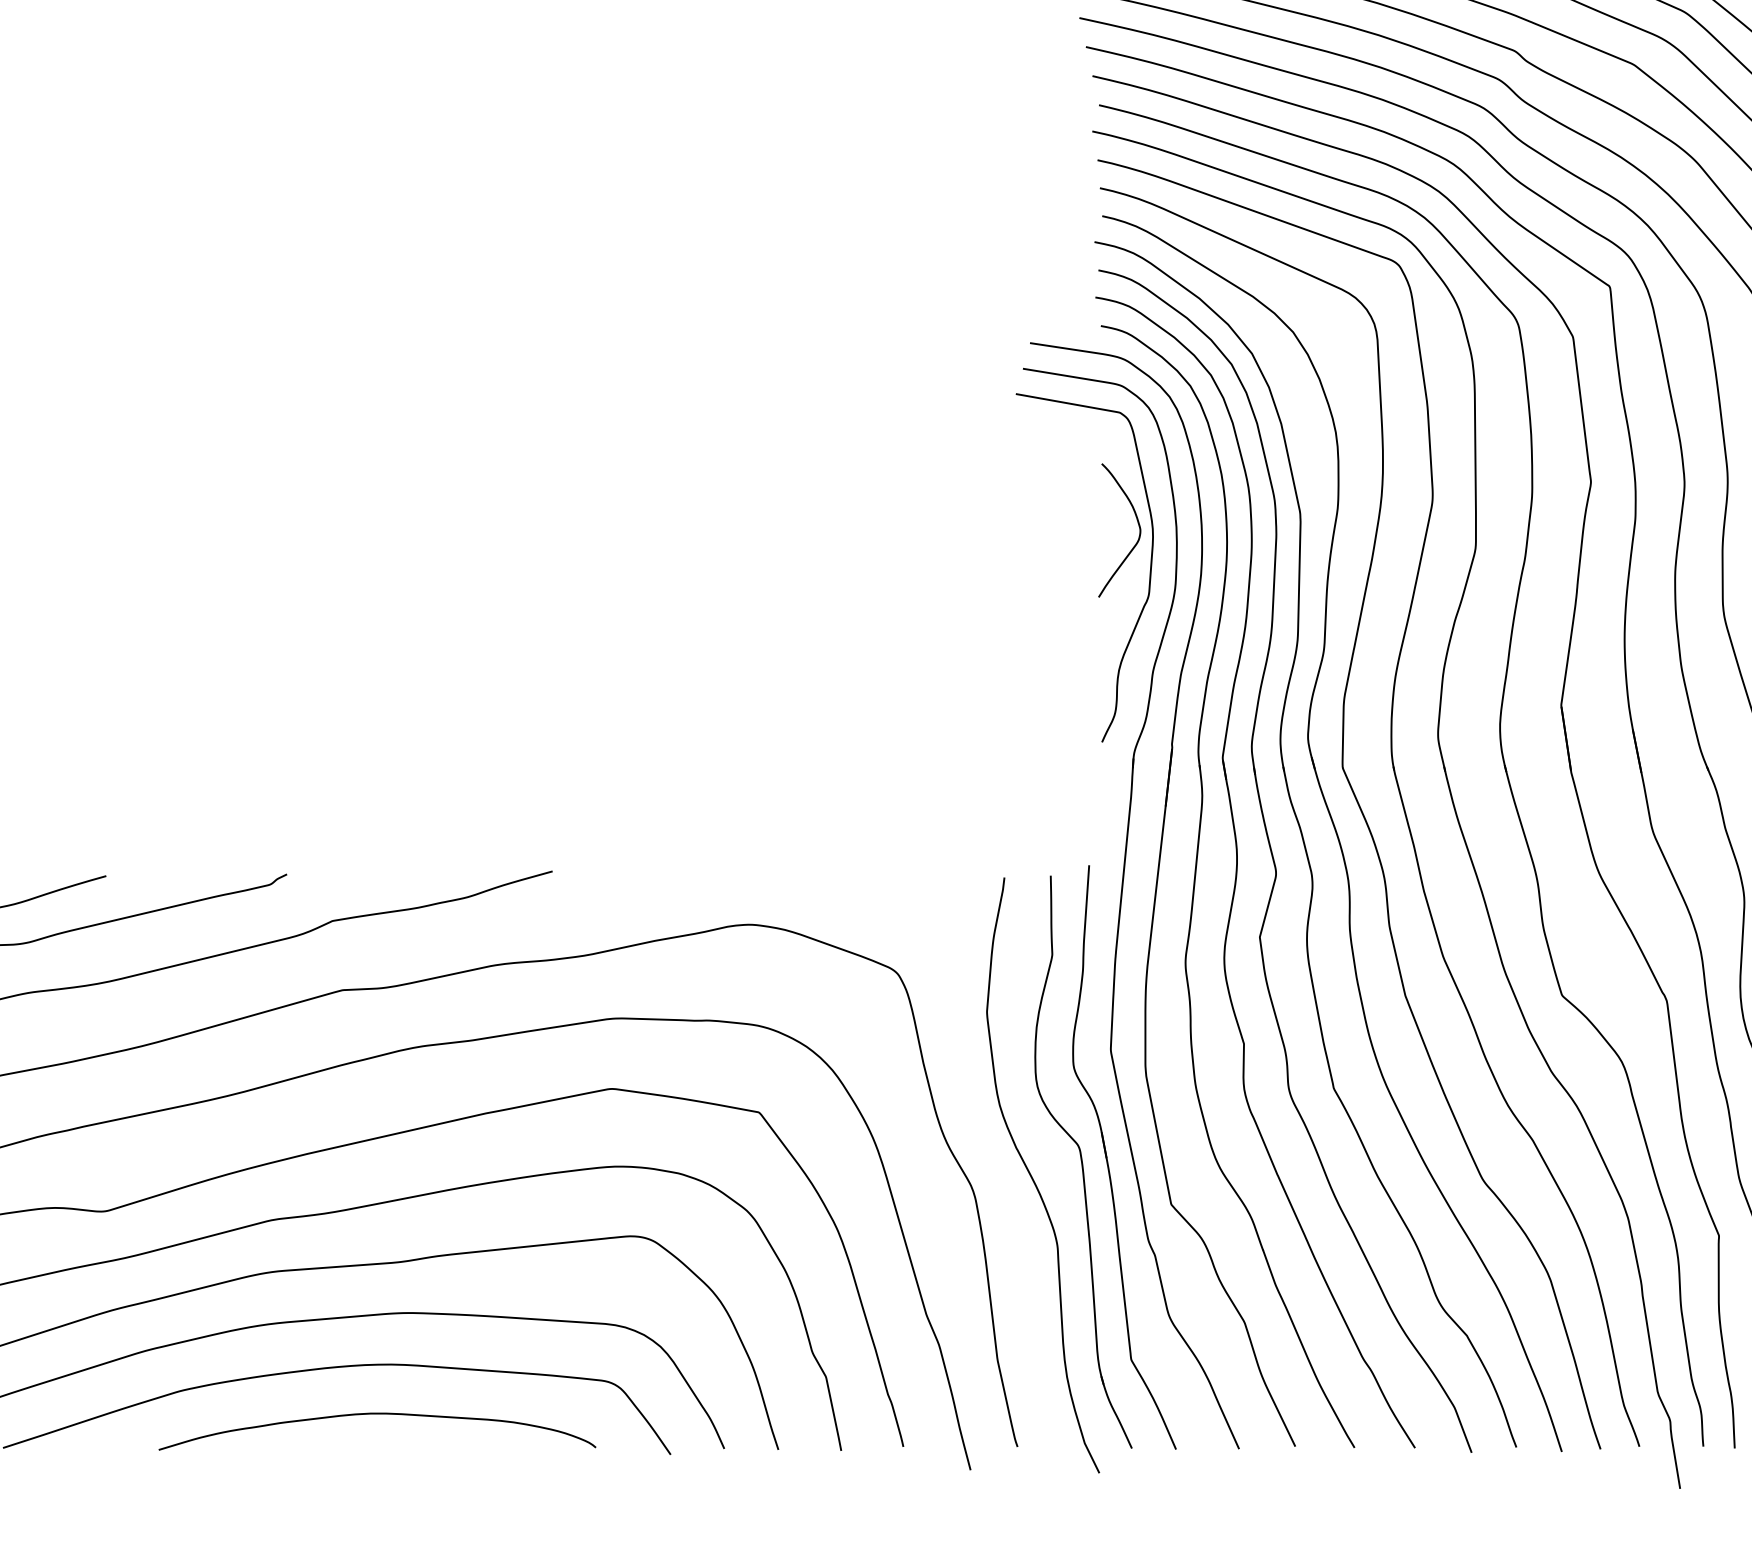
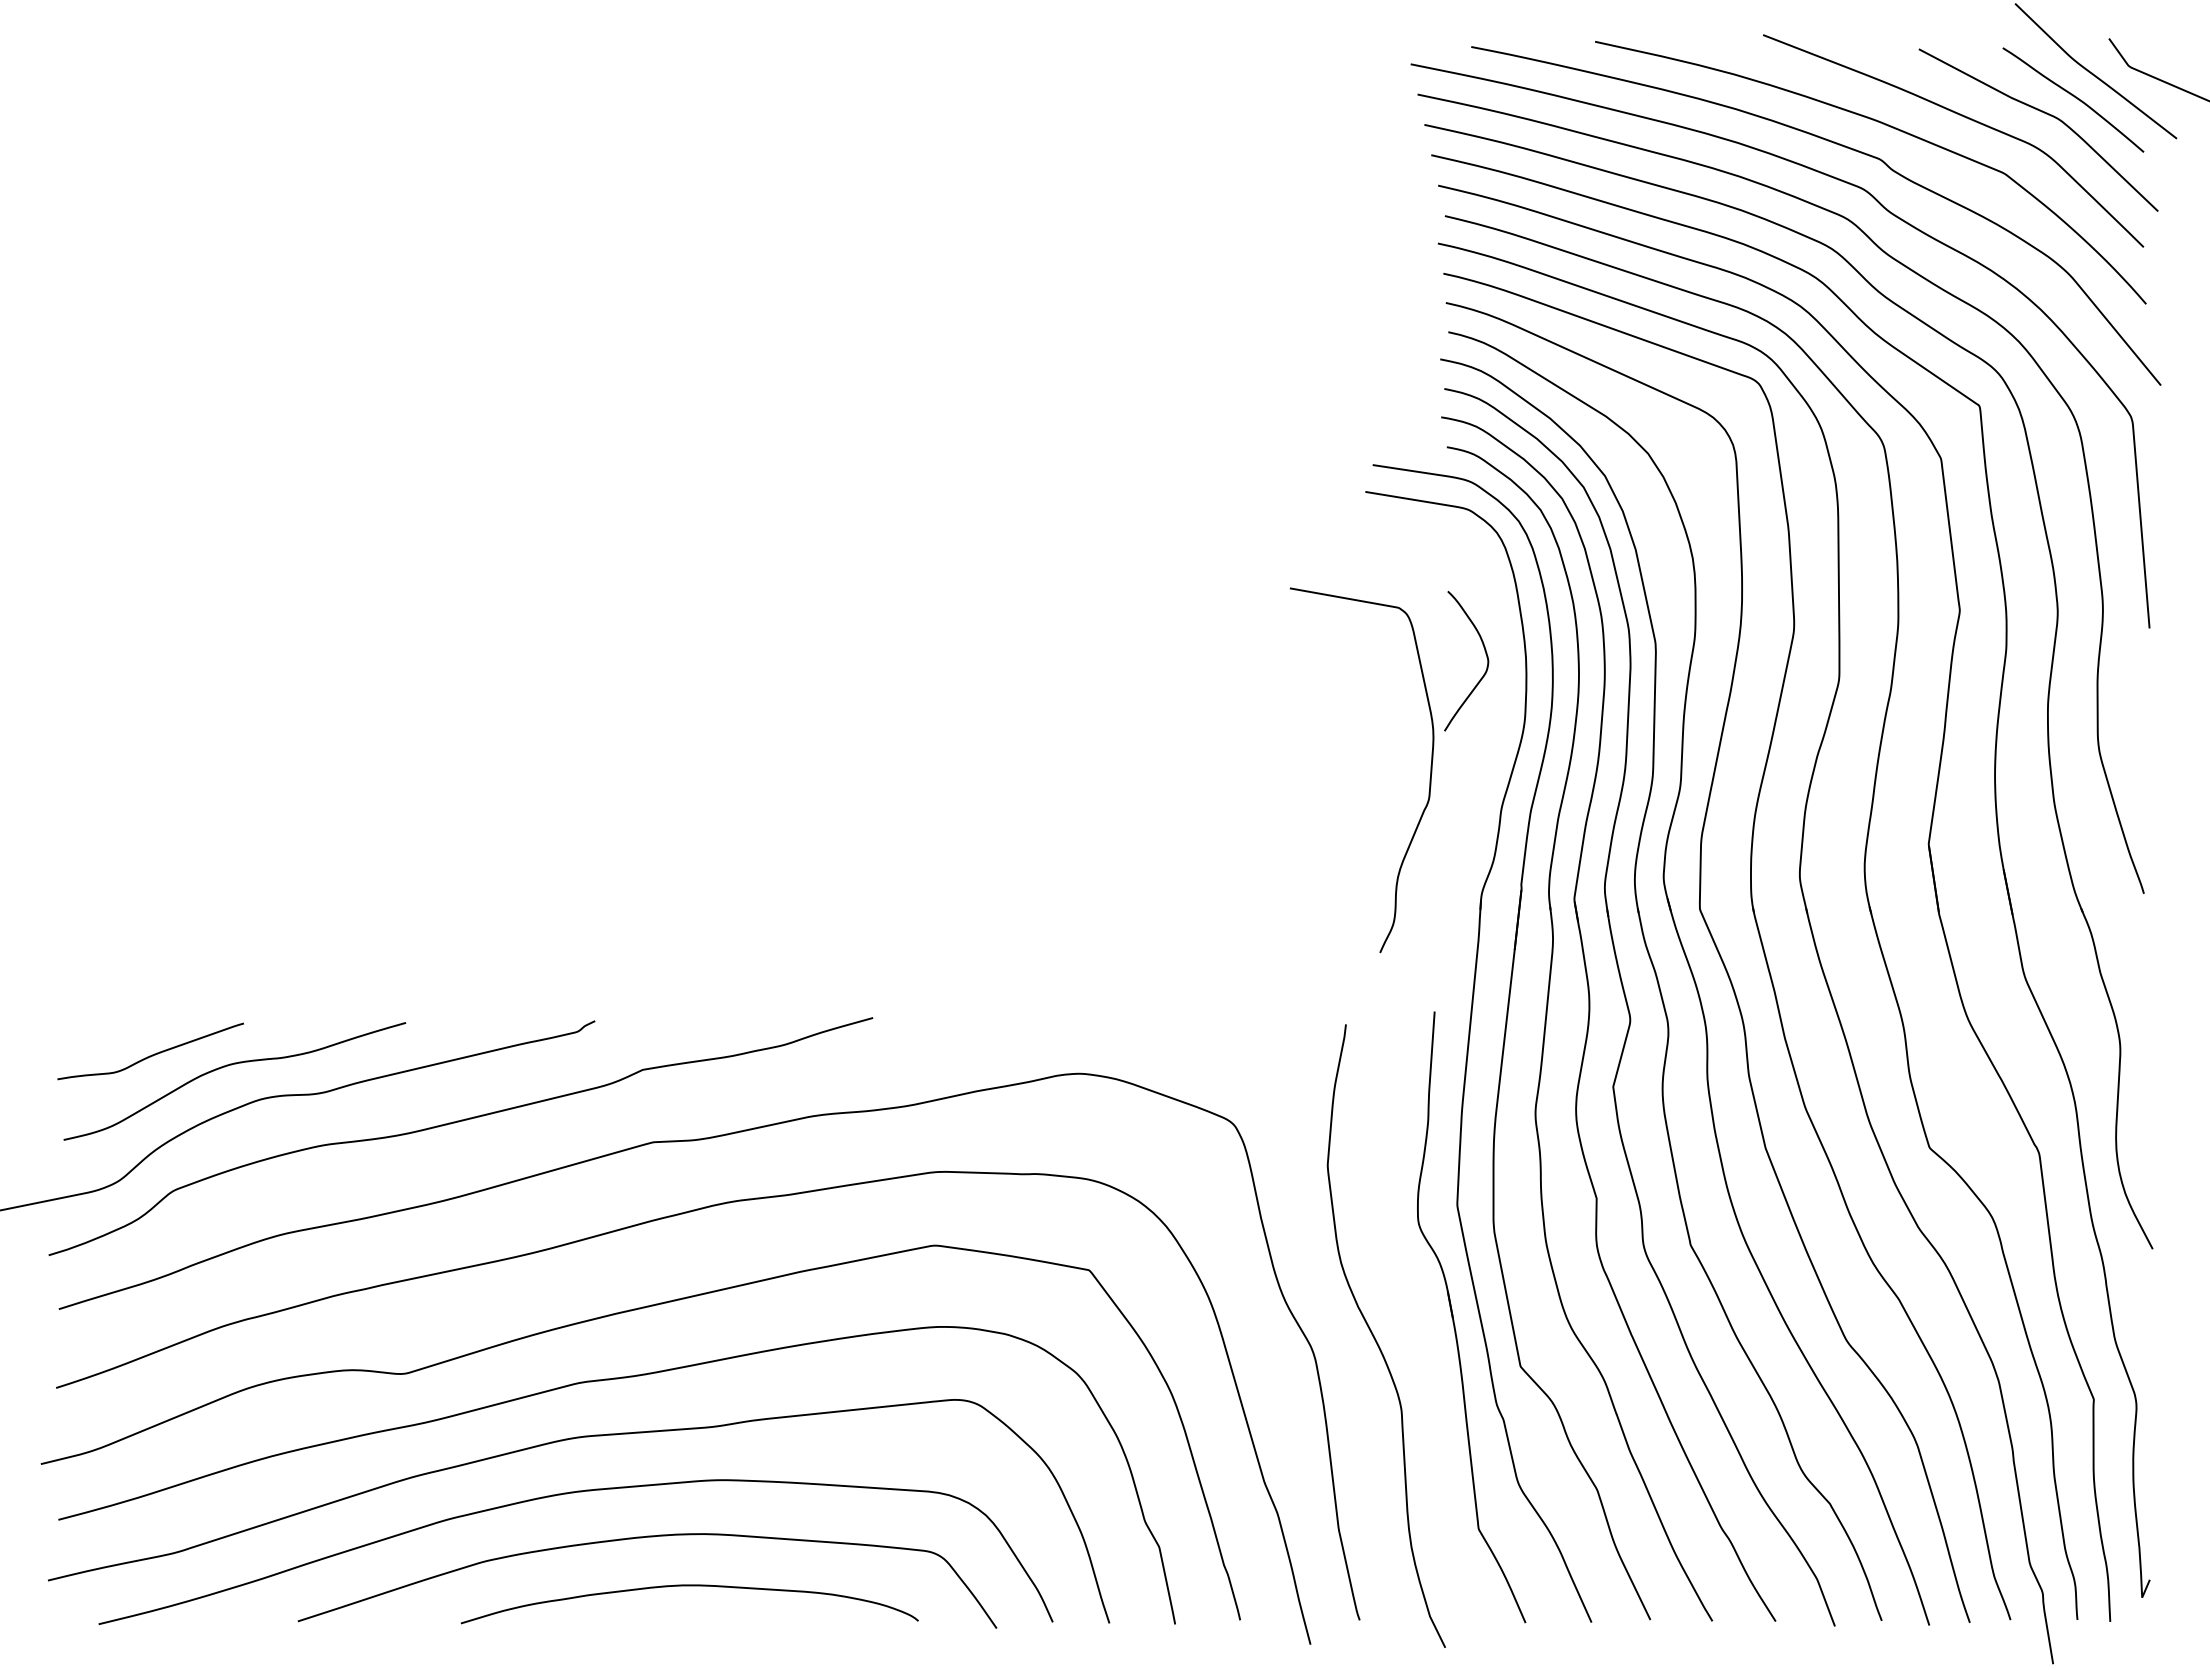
curve: (1149, 575) -> (1429, 778), moved
part: (1083, 1162) -> (1428, 1322), removed

